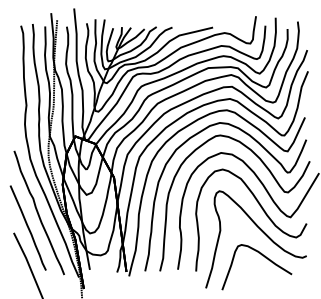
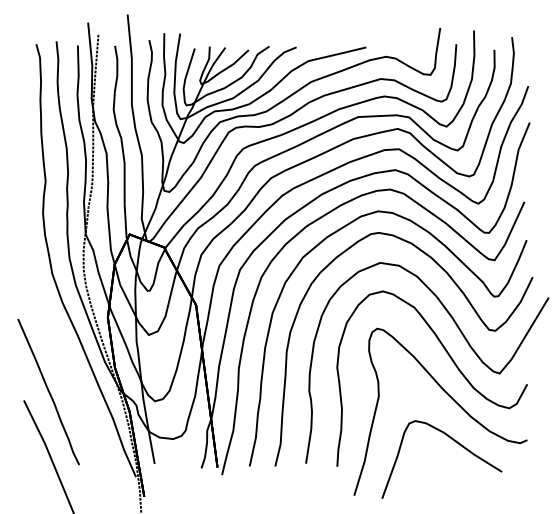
curve: (38, 212) -> (66, 365), removed

